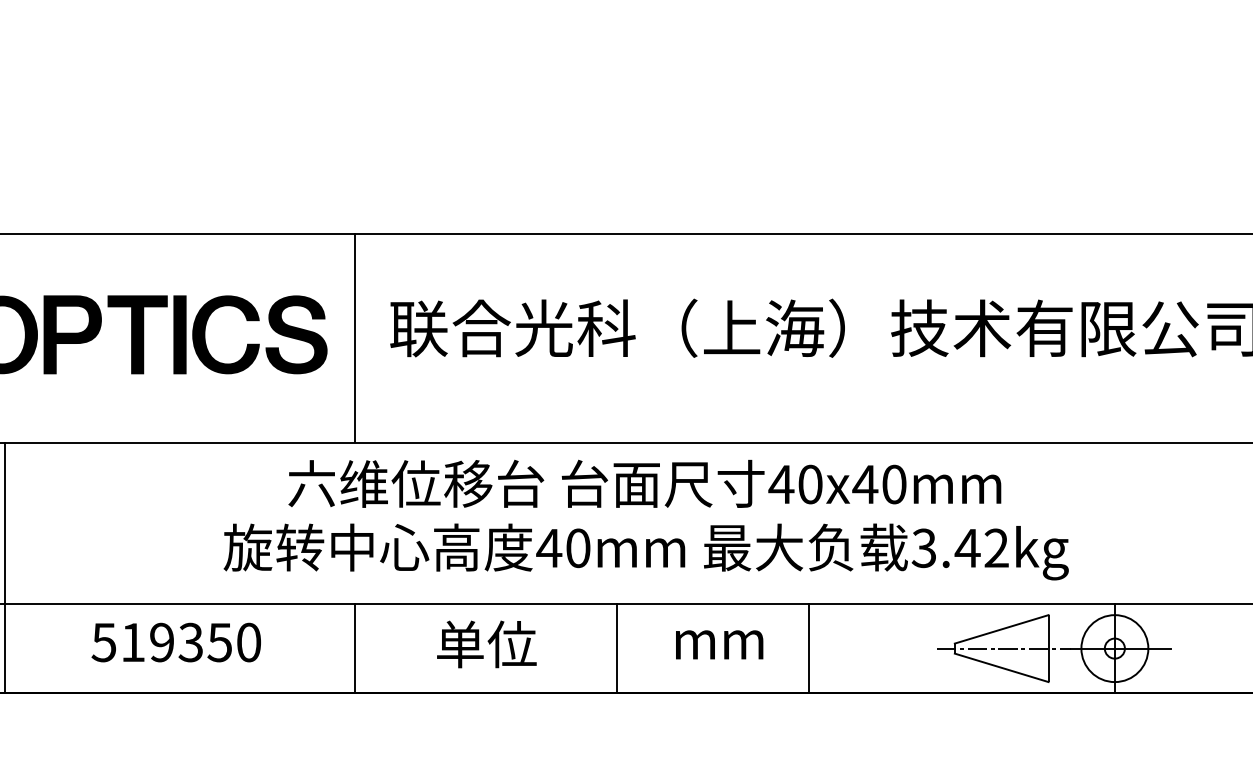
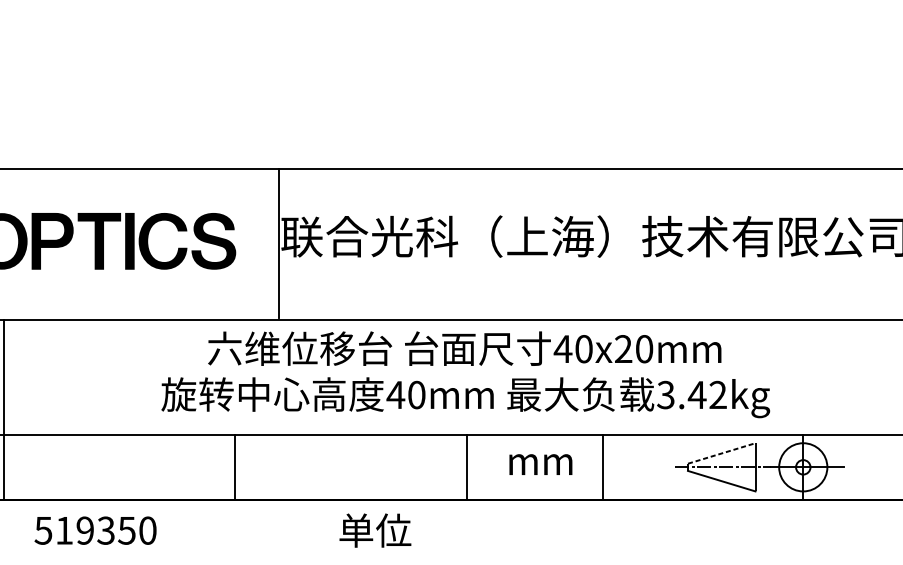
line: (355, 337) -> (278, 243), moved
text: (865, 483) -> (623, 348), 40x40mm -> 40x20mm
line: (1001, 629) -> (721, 453), solid -> dashed
text: (175, 642) -> (94, 530), moved
text: (486, 644) -> (375, 530), moved
text: (719, 644) -> (540, 464), moved
line: (355, 648) -> (234, 467), moved
line: (617, 648) -> (467, 467), moved
line: (809, 648) -> (603, 467), moved

